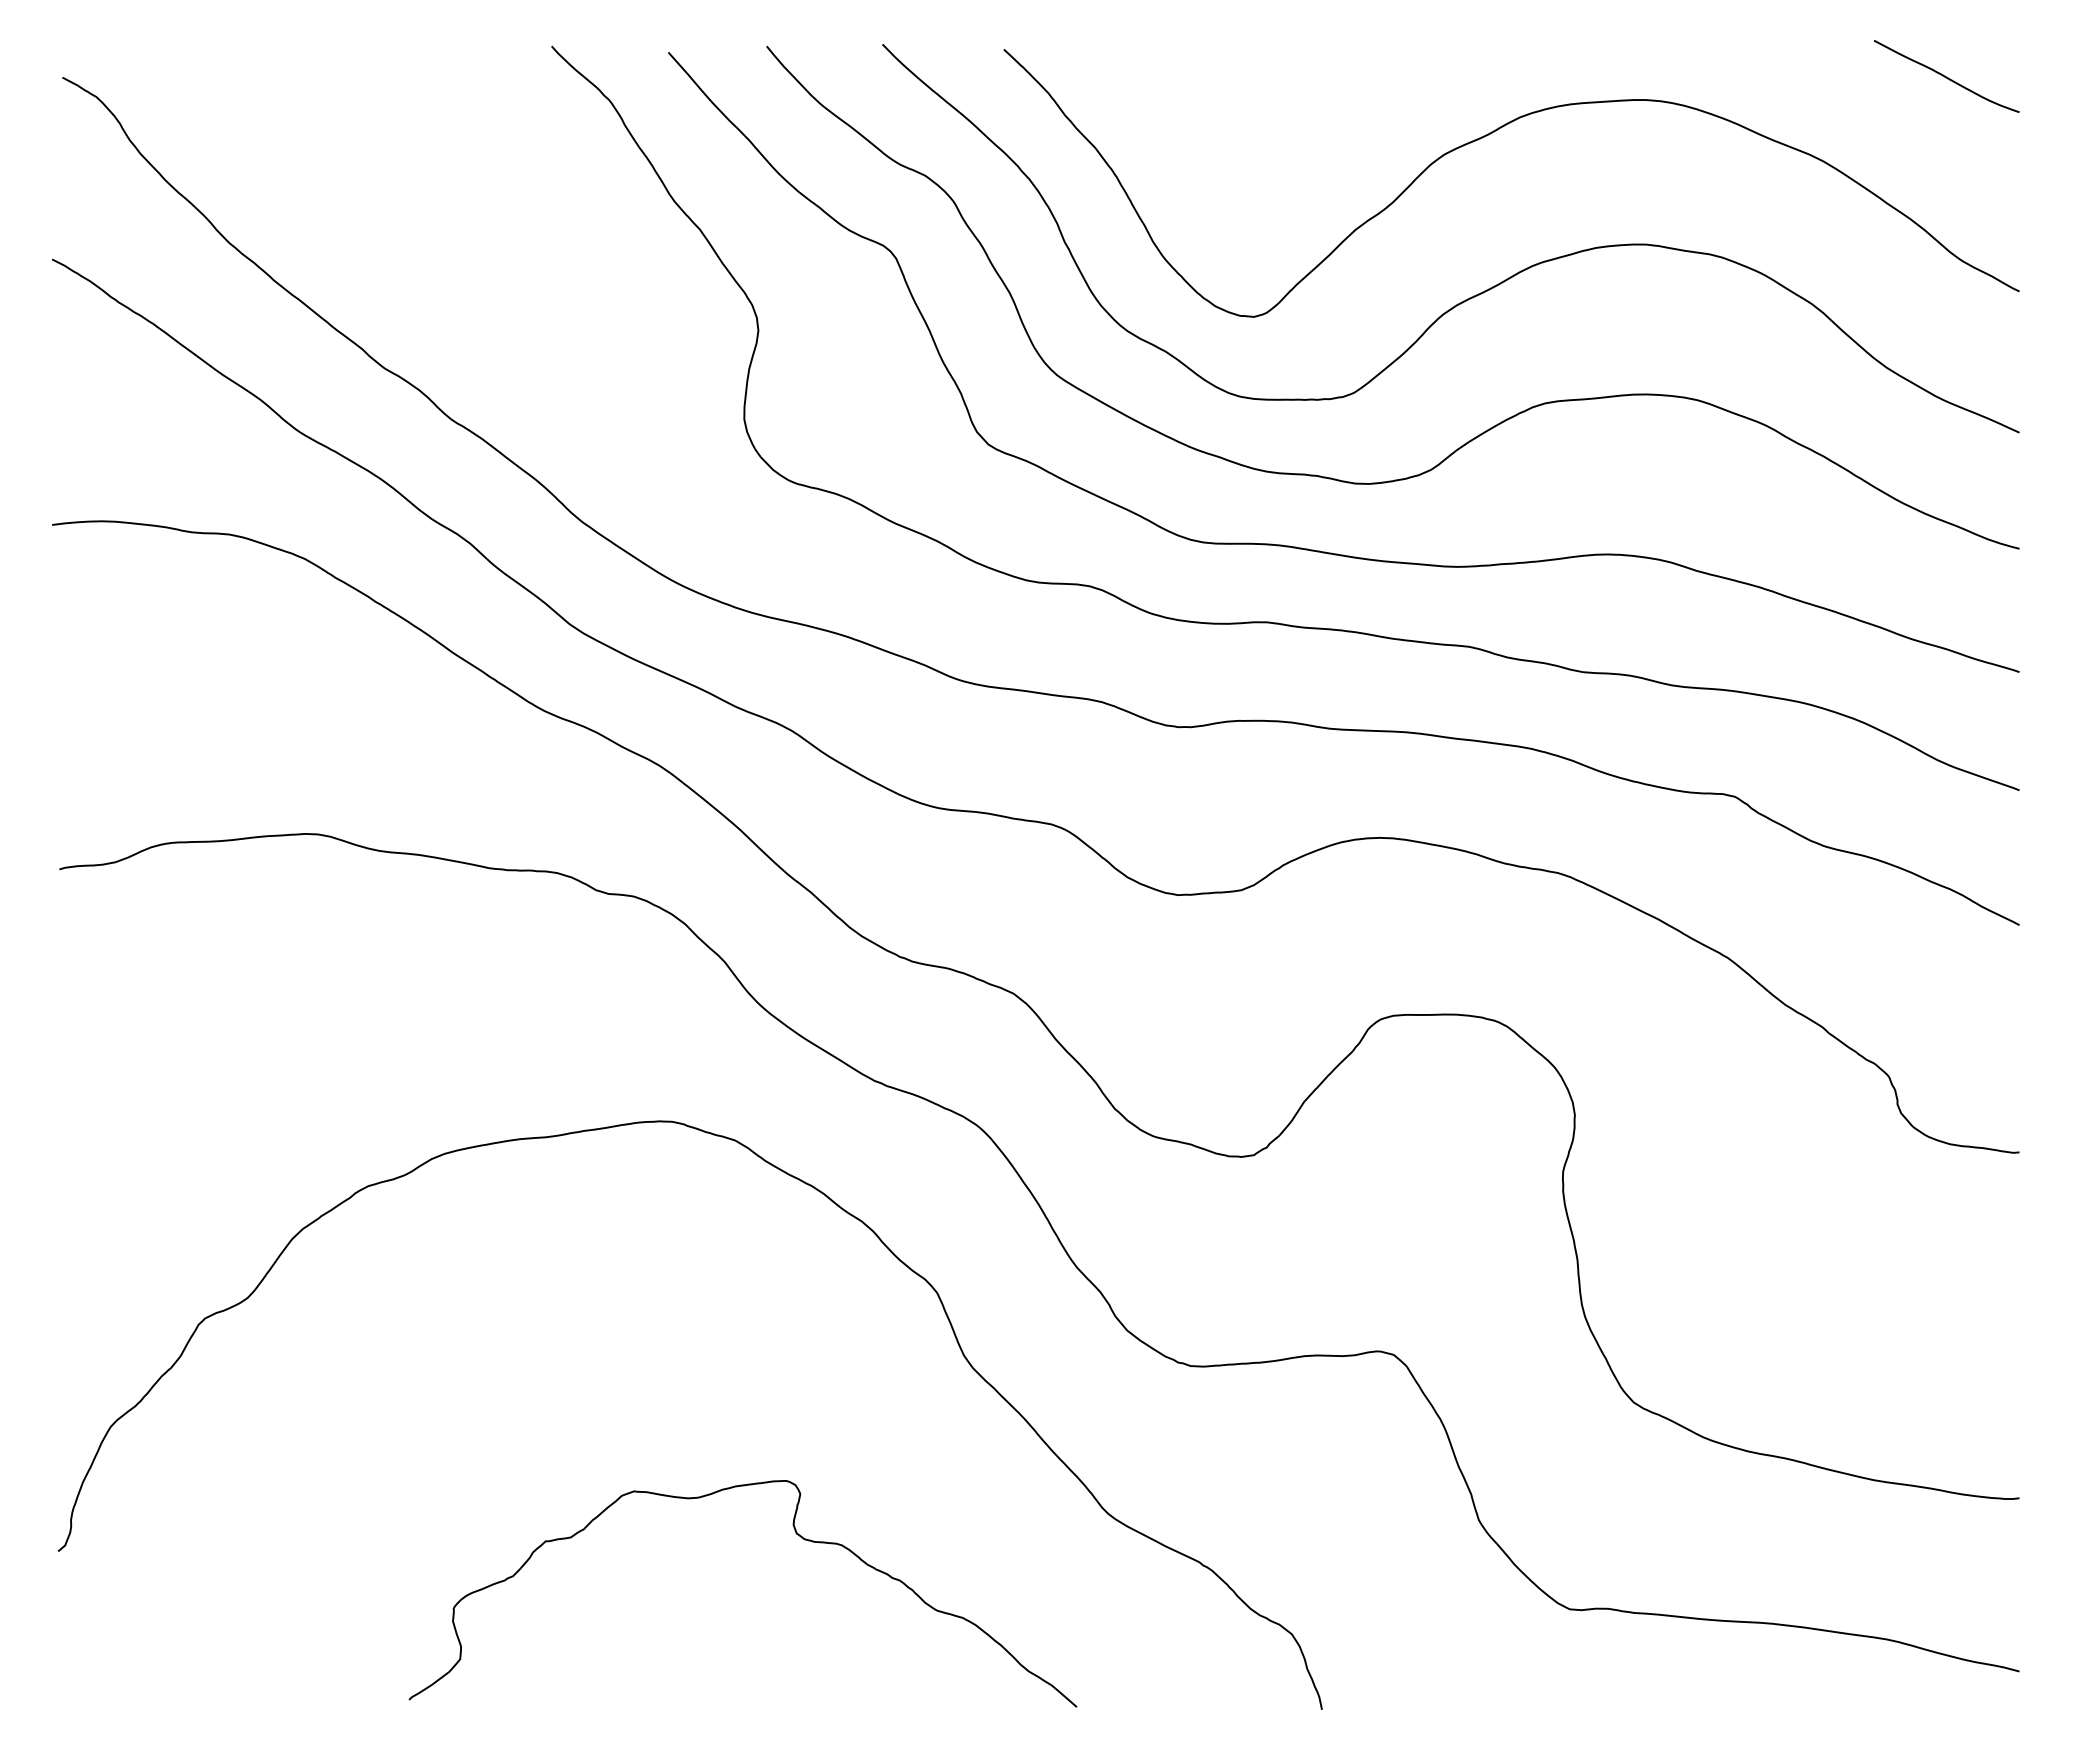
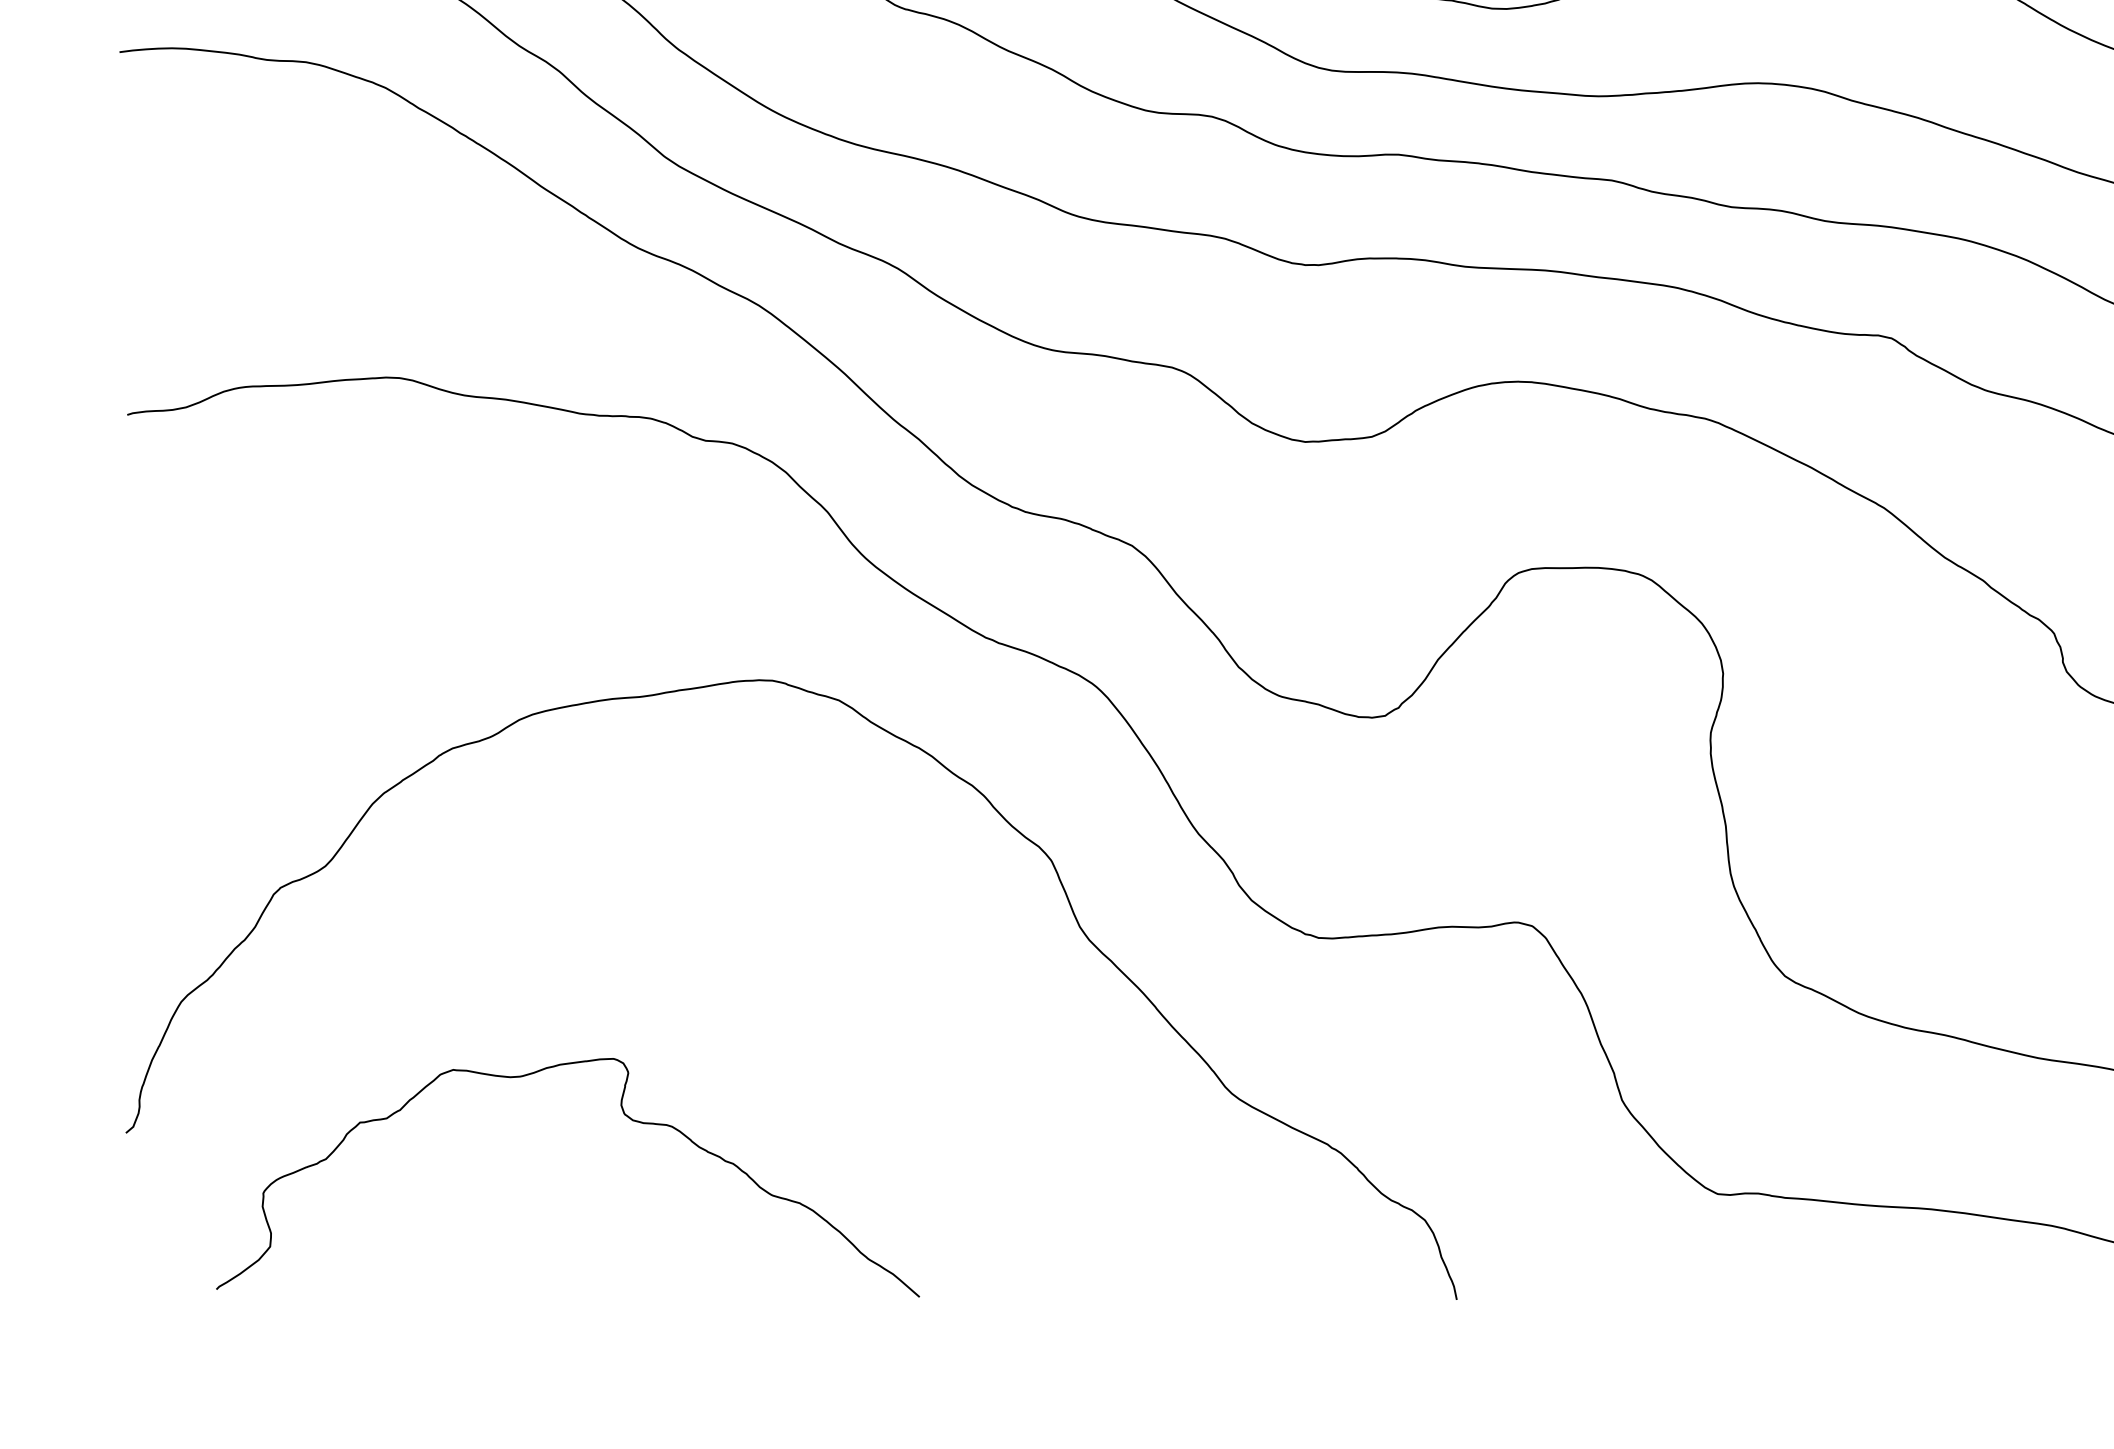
curve: (797, 1535) -> (625, 1116), moved

